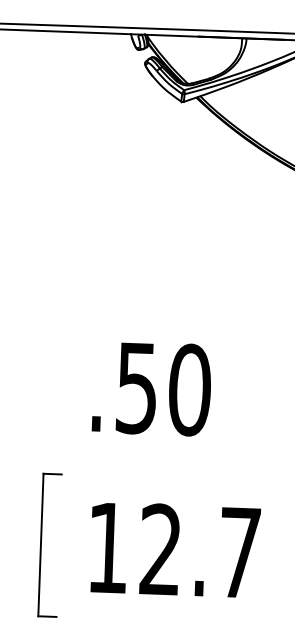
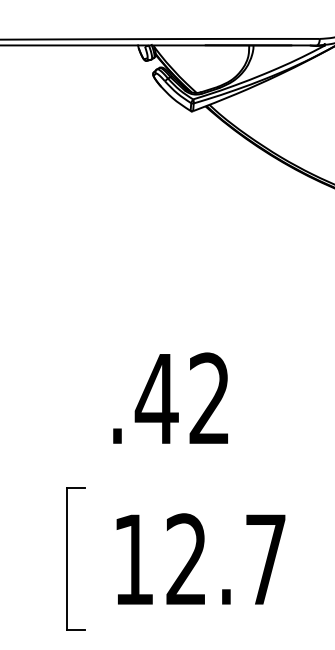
text: (162, 388) -> (182, 398), .50 -> .42

